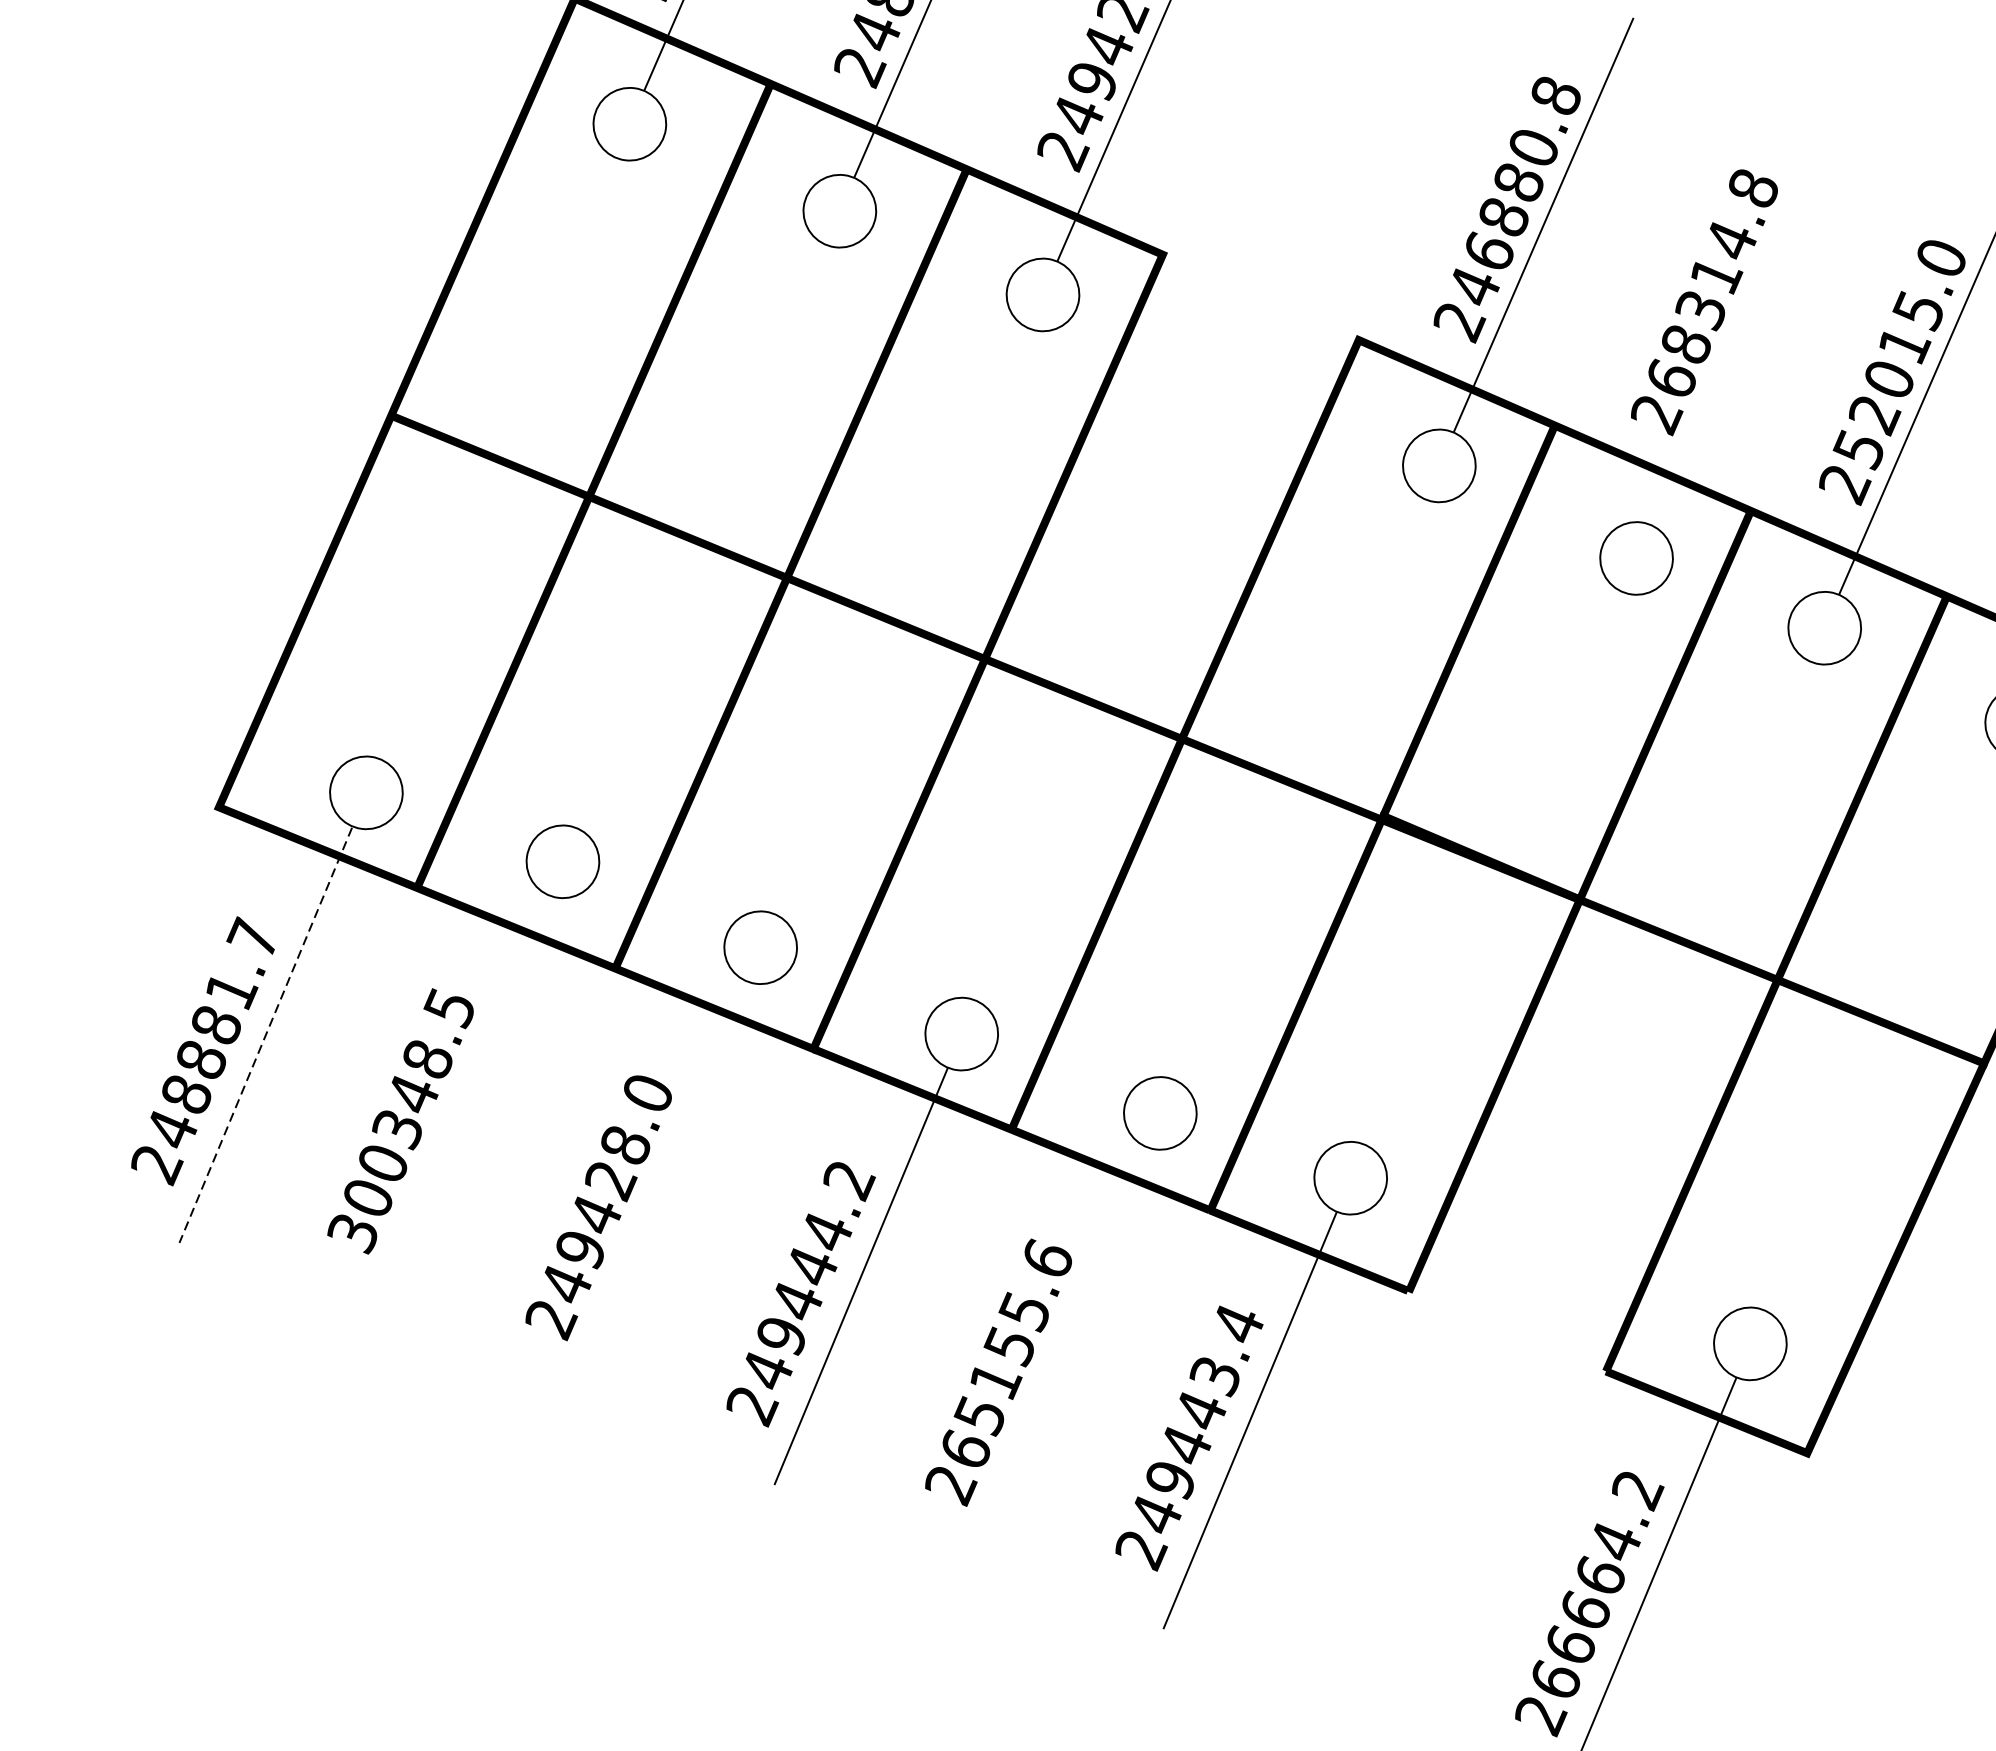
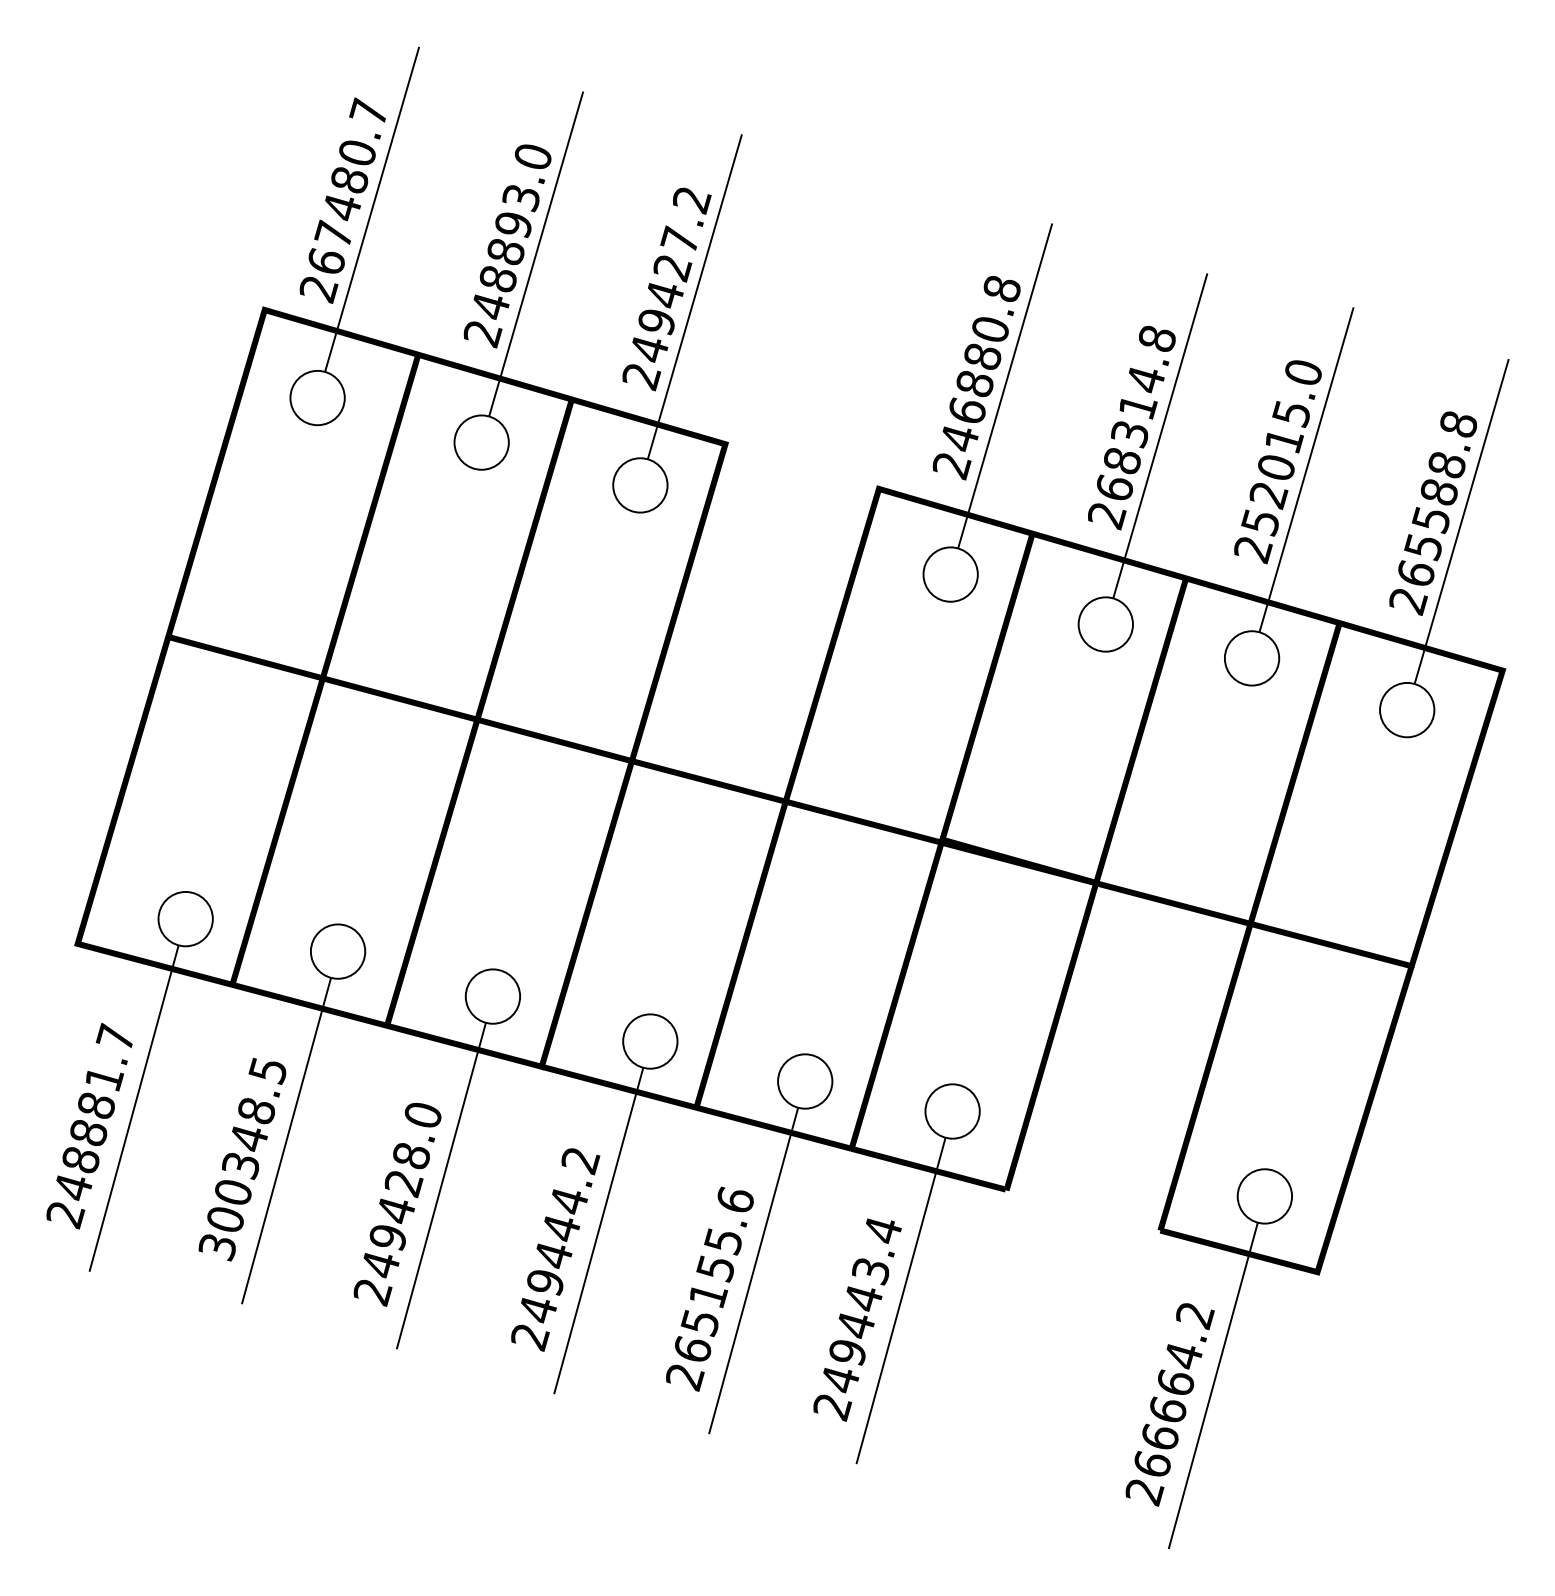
line: (1741, 317) -> (1160, 435), added
line: (264, 1036) -> (133, 1109), dashed -> solid
line: (462, 1103) -> (286, 1140), added
line: (660, 1189) -> (441, 1185), added
line: (1059, 1355) -> (753, 1270), added

